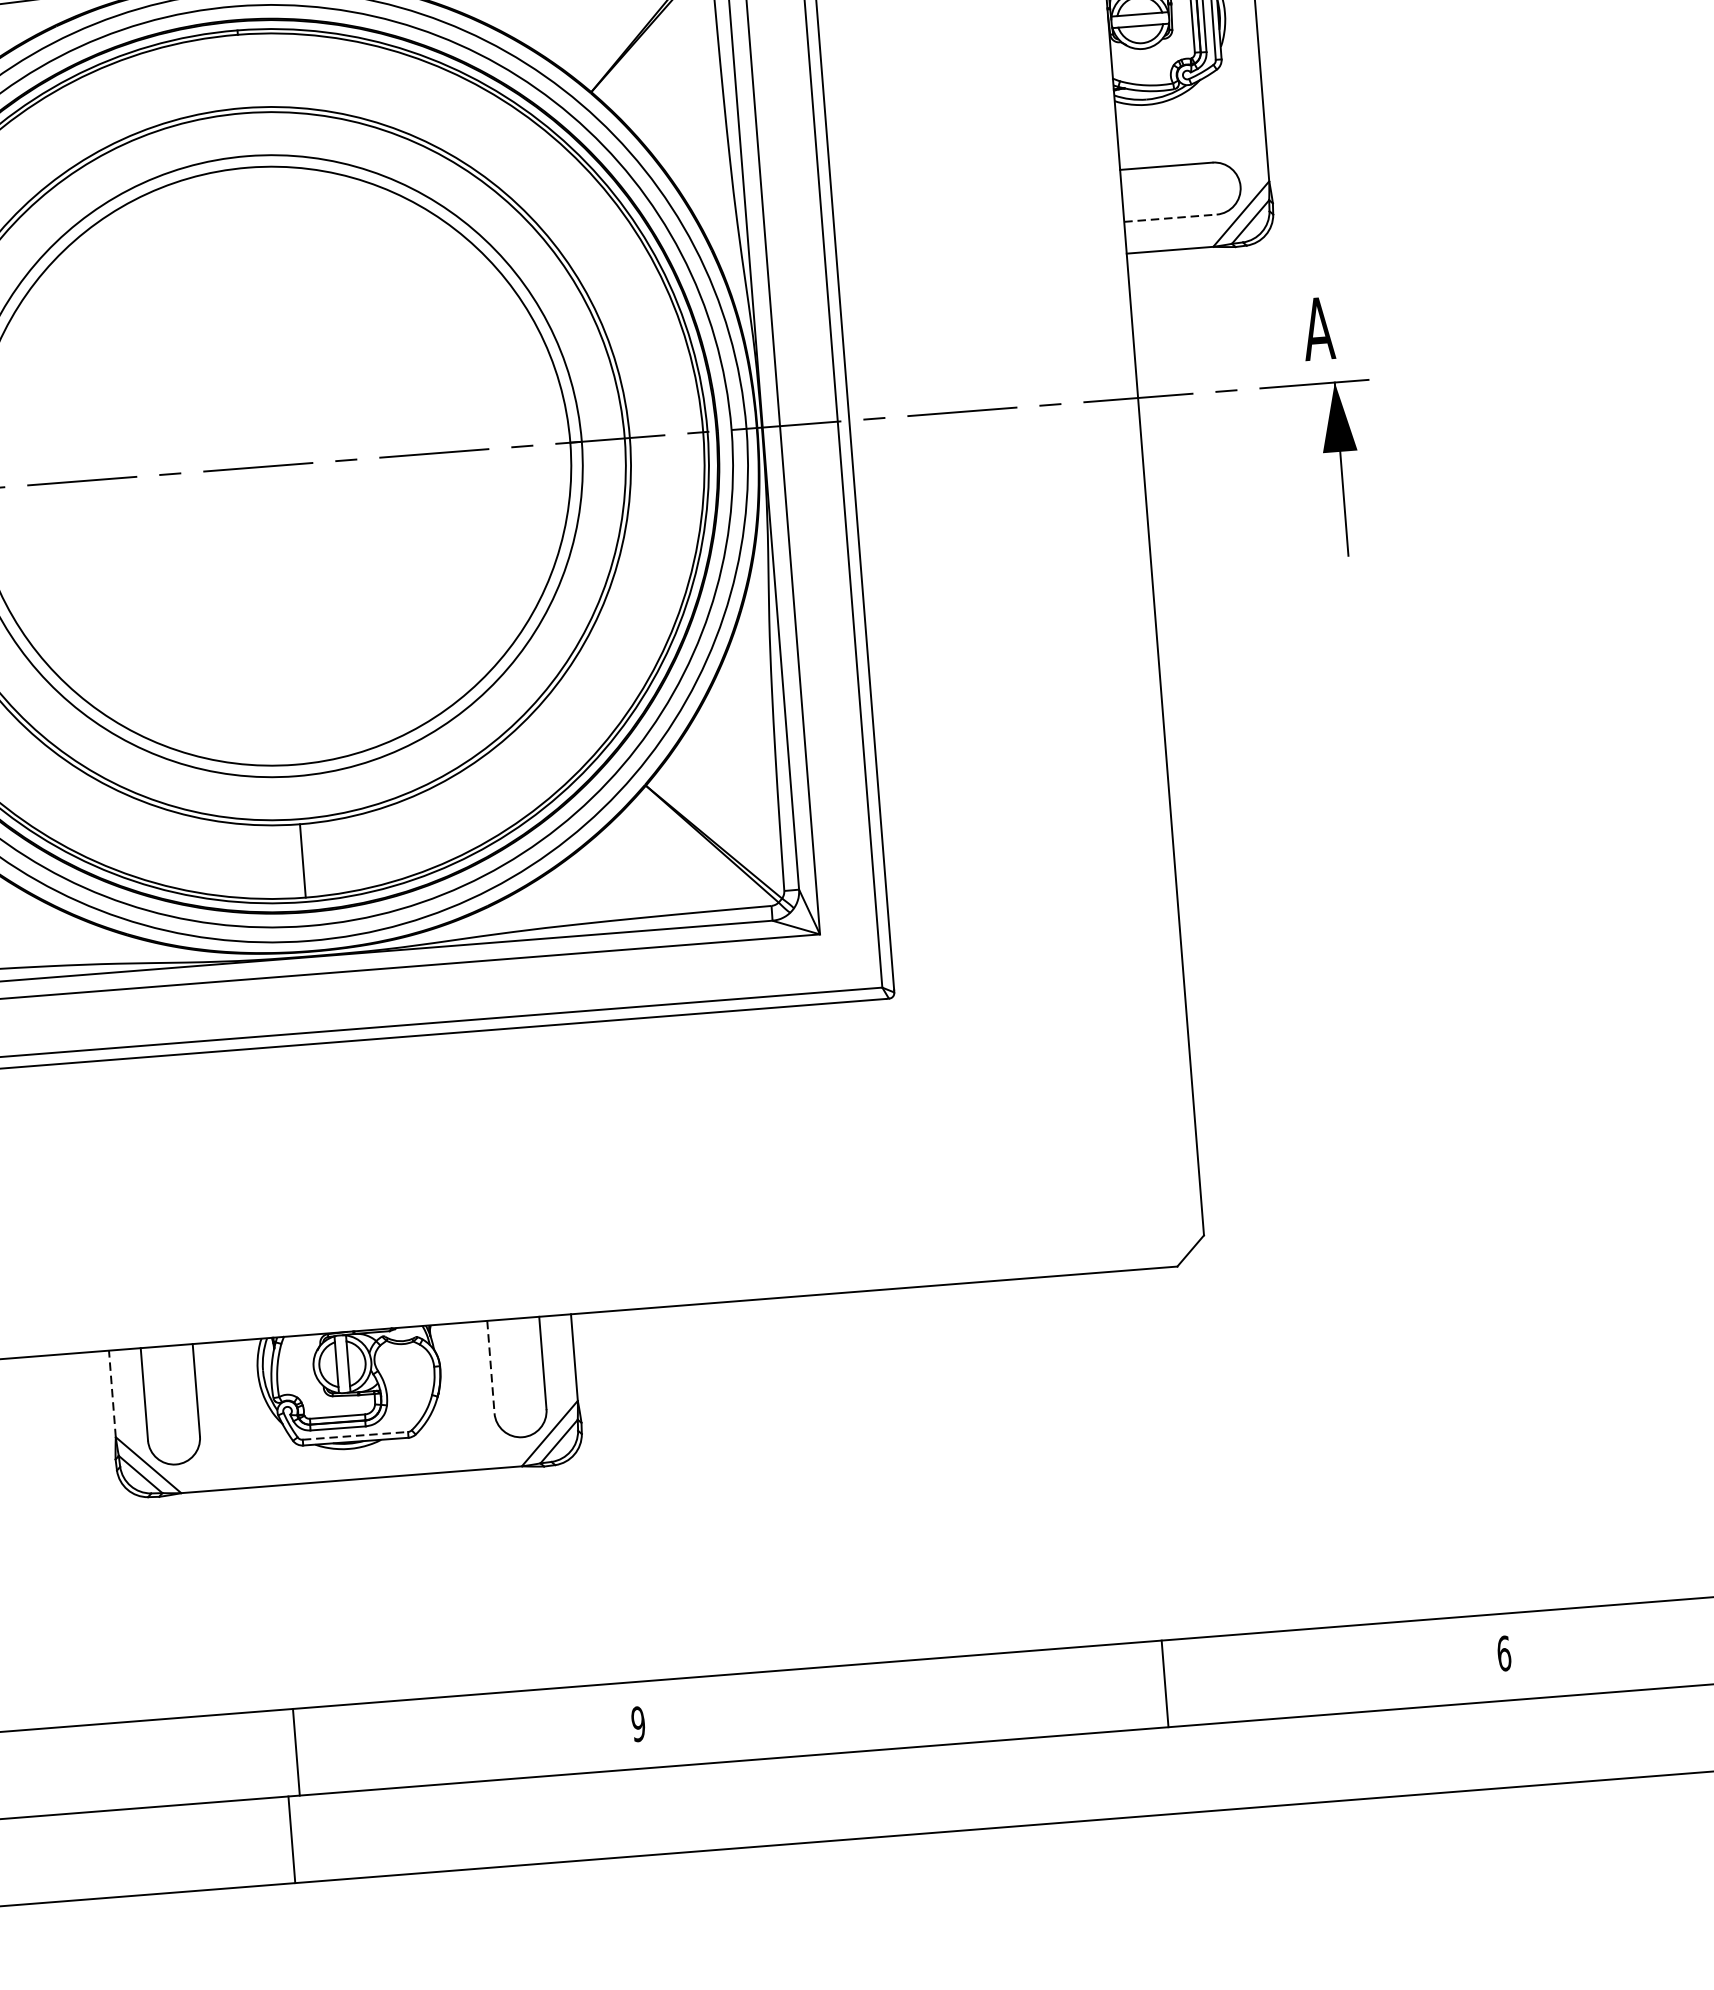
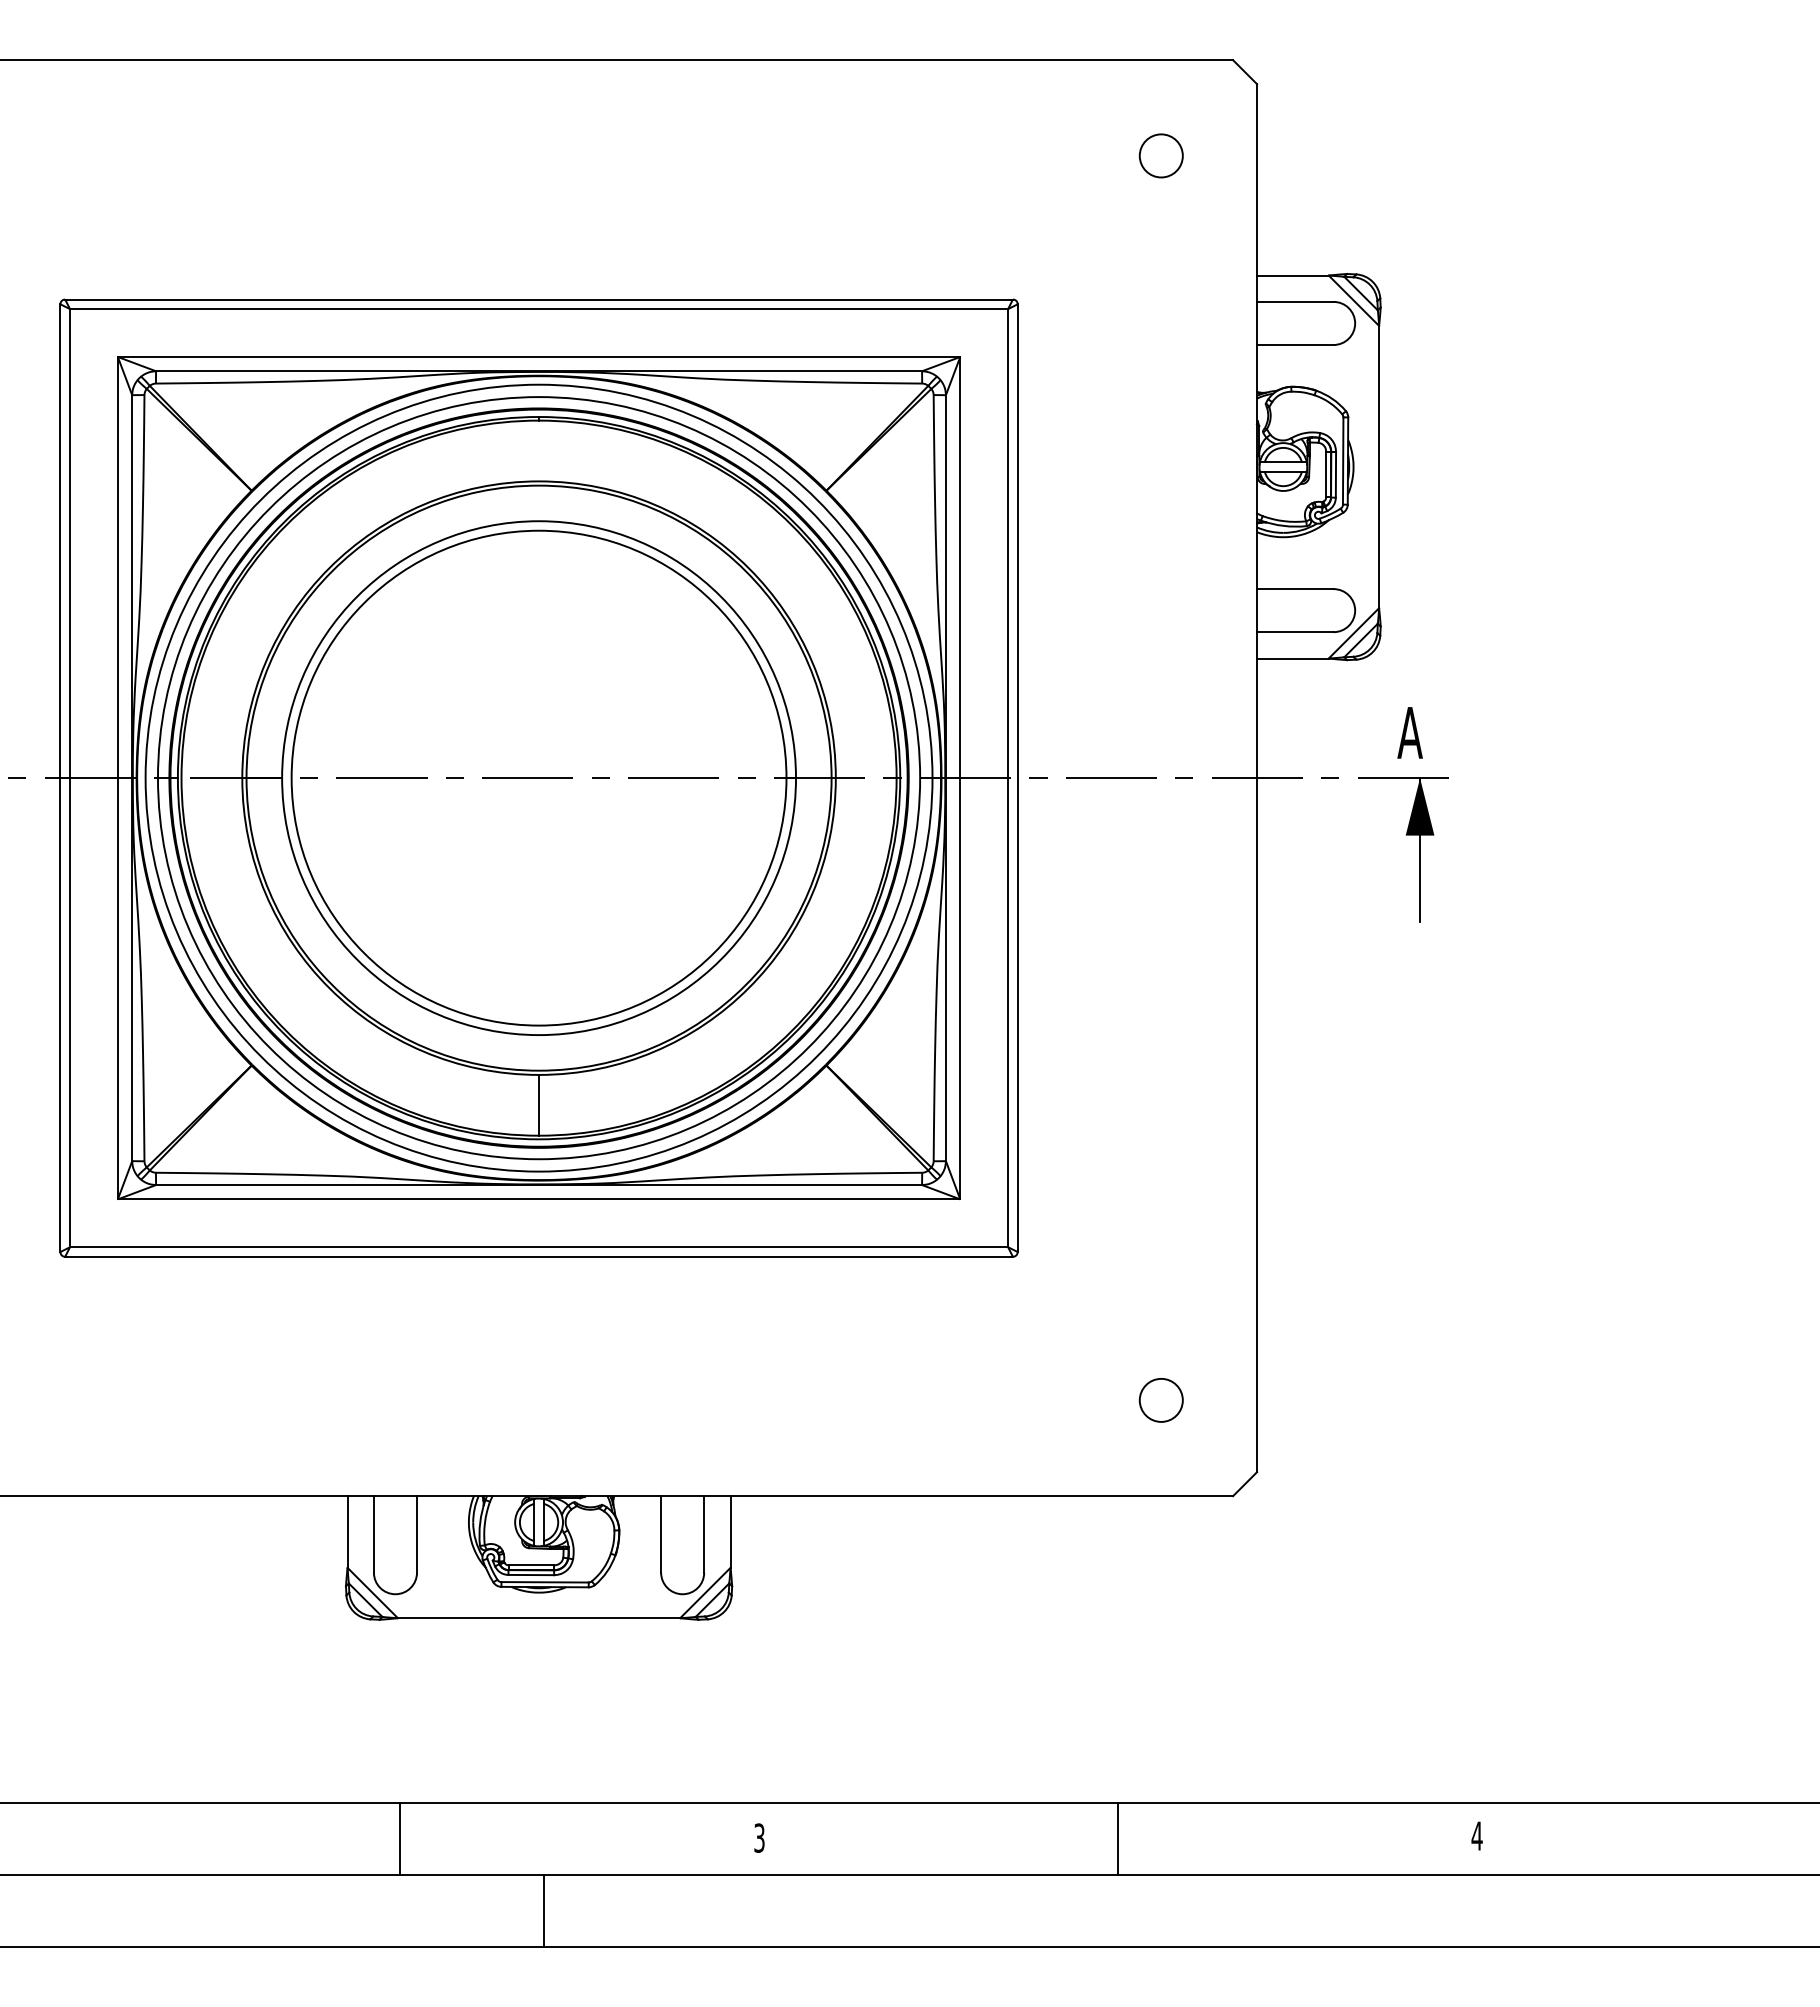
line: (1170, 218) -> (1295, 632), dashed -> solid
circle: (1080, 1158) -> (1160, 1400), added
line: (491, 1367) -> (661, 1534), dashed -> solid
line: (112, 1394) -> (347, 1532), dashed -> solid
line: (355, 1436) -> (545, 1582), dashed -> solid
text: (1503, 1652) -> (1476, 1835), 6 -> 4
line: (1164, 1683) -> (1117, 1838), moved
text: (638, 1723) -> (759, 1837), 9 -> 3
line: (295, 1751) -> (399, 1838), moved
line: (291, 1839) -> (543, 1910), moved

